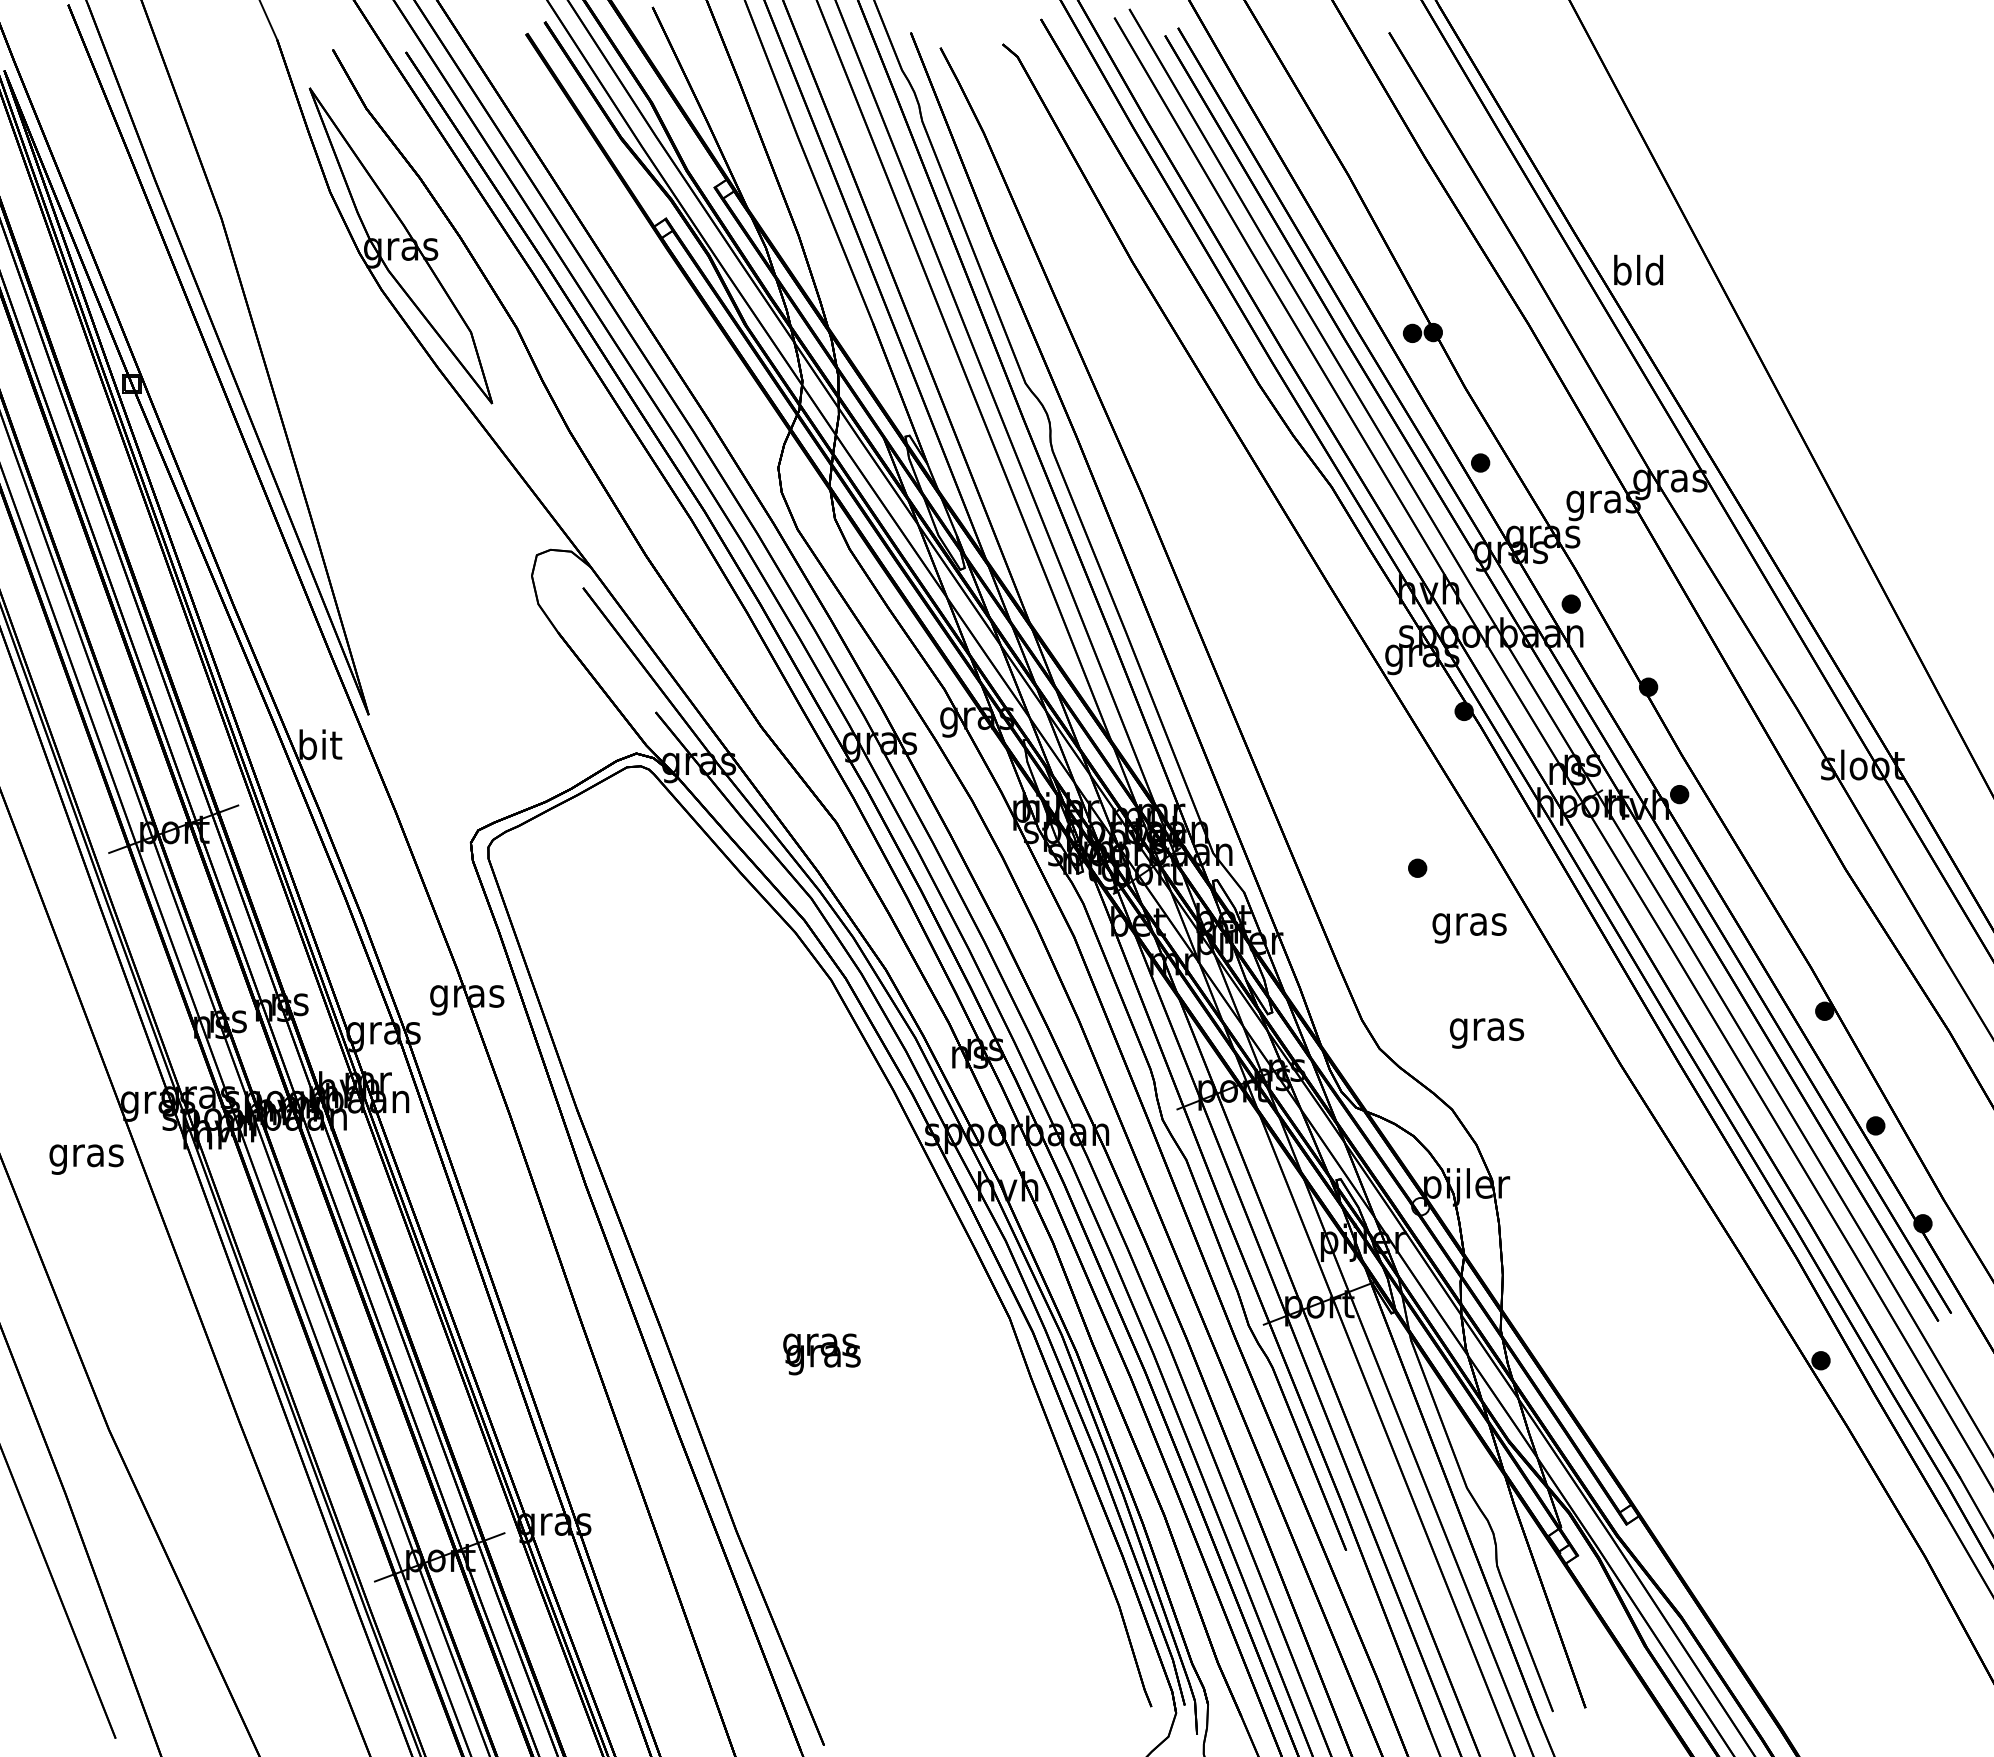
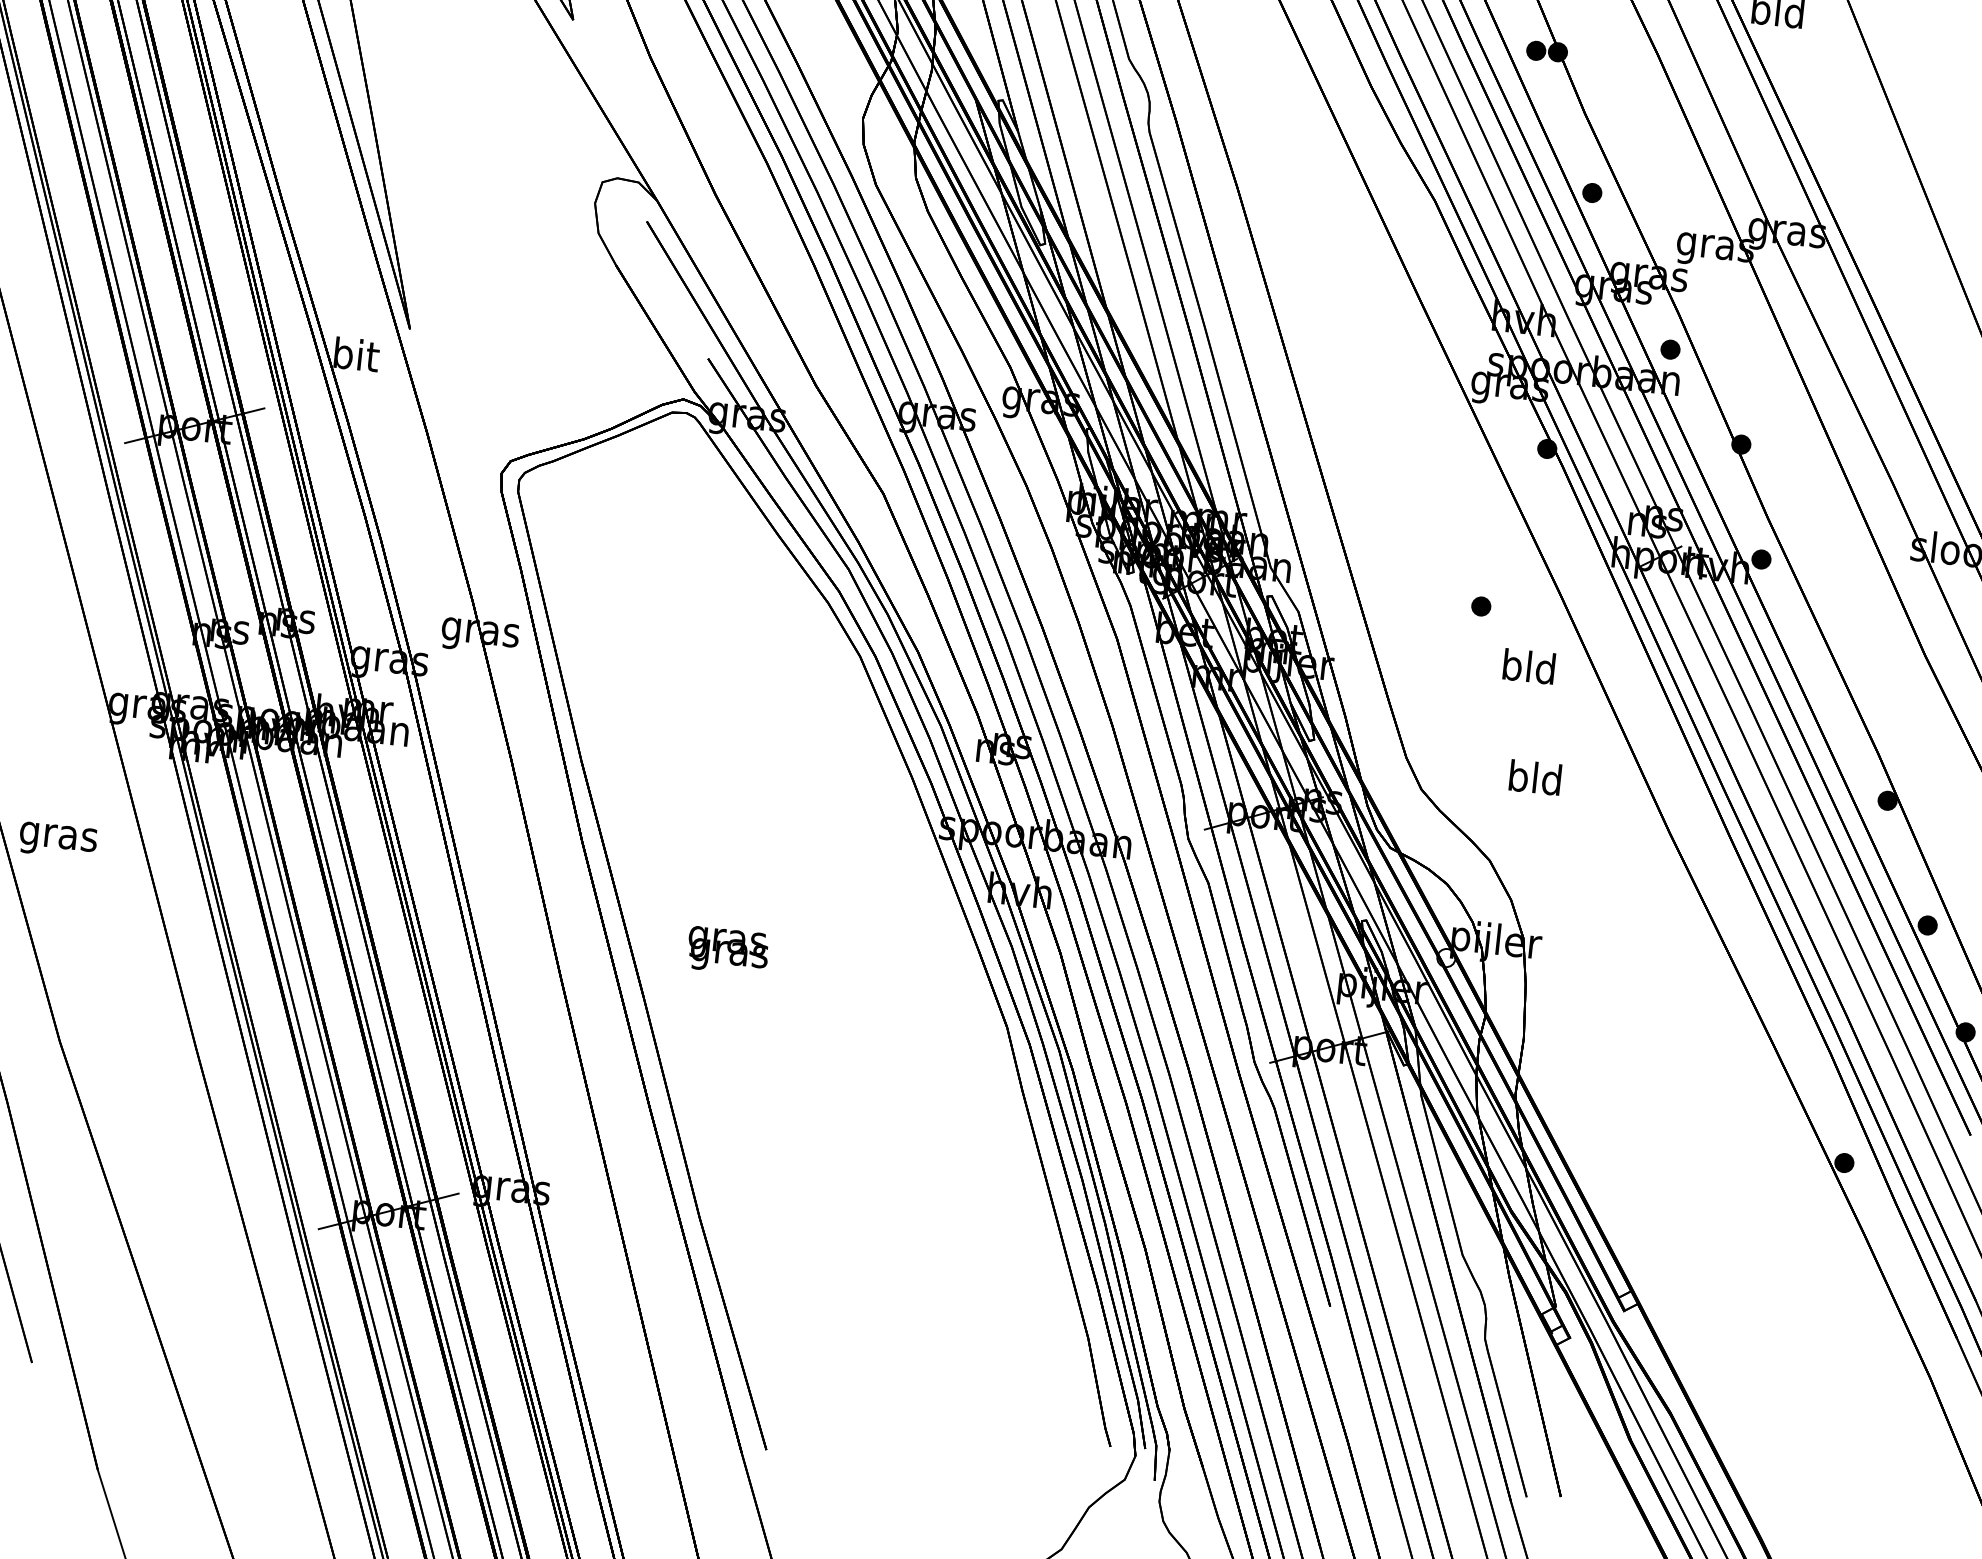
text: (1469, 924) -> (1528, 670), gras -> bld
text: (1486, 1029) -> (1534, 781), gras -> bld
text: (86, 1159) -> (58, 840), moved
text: (821, 1354) -> (727, 951), moved

